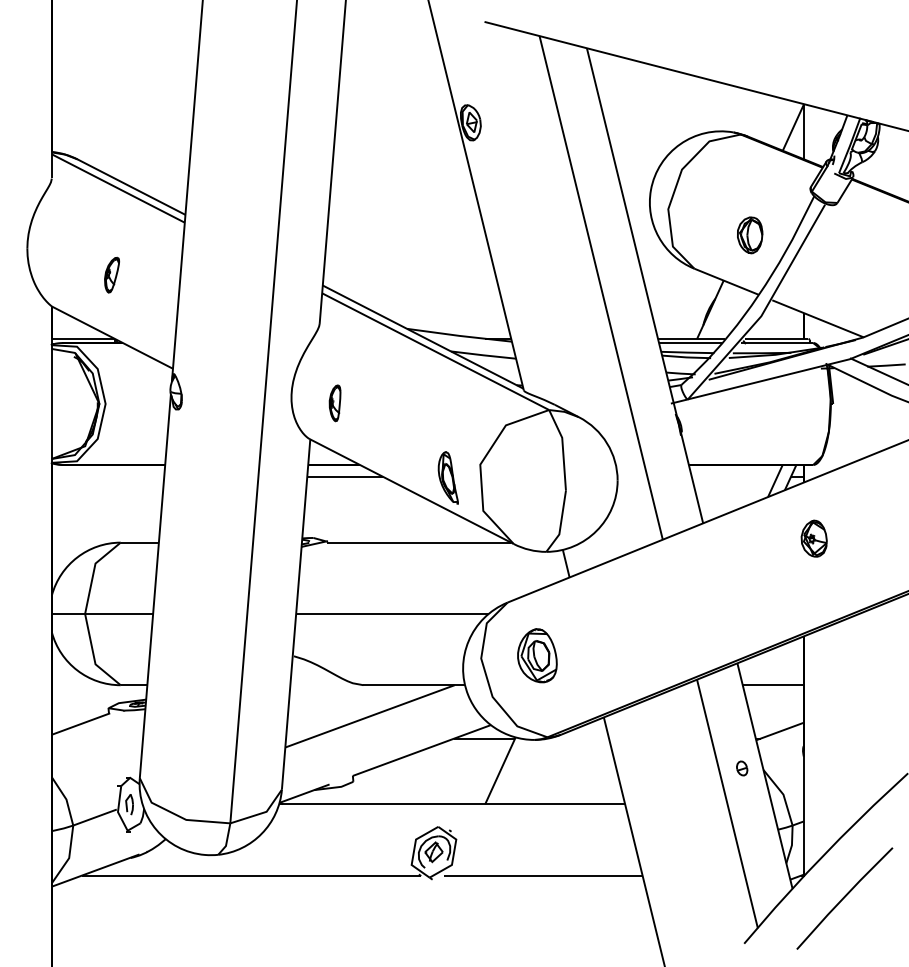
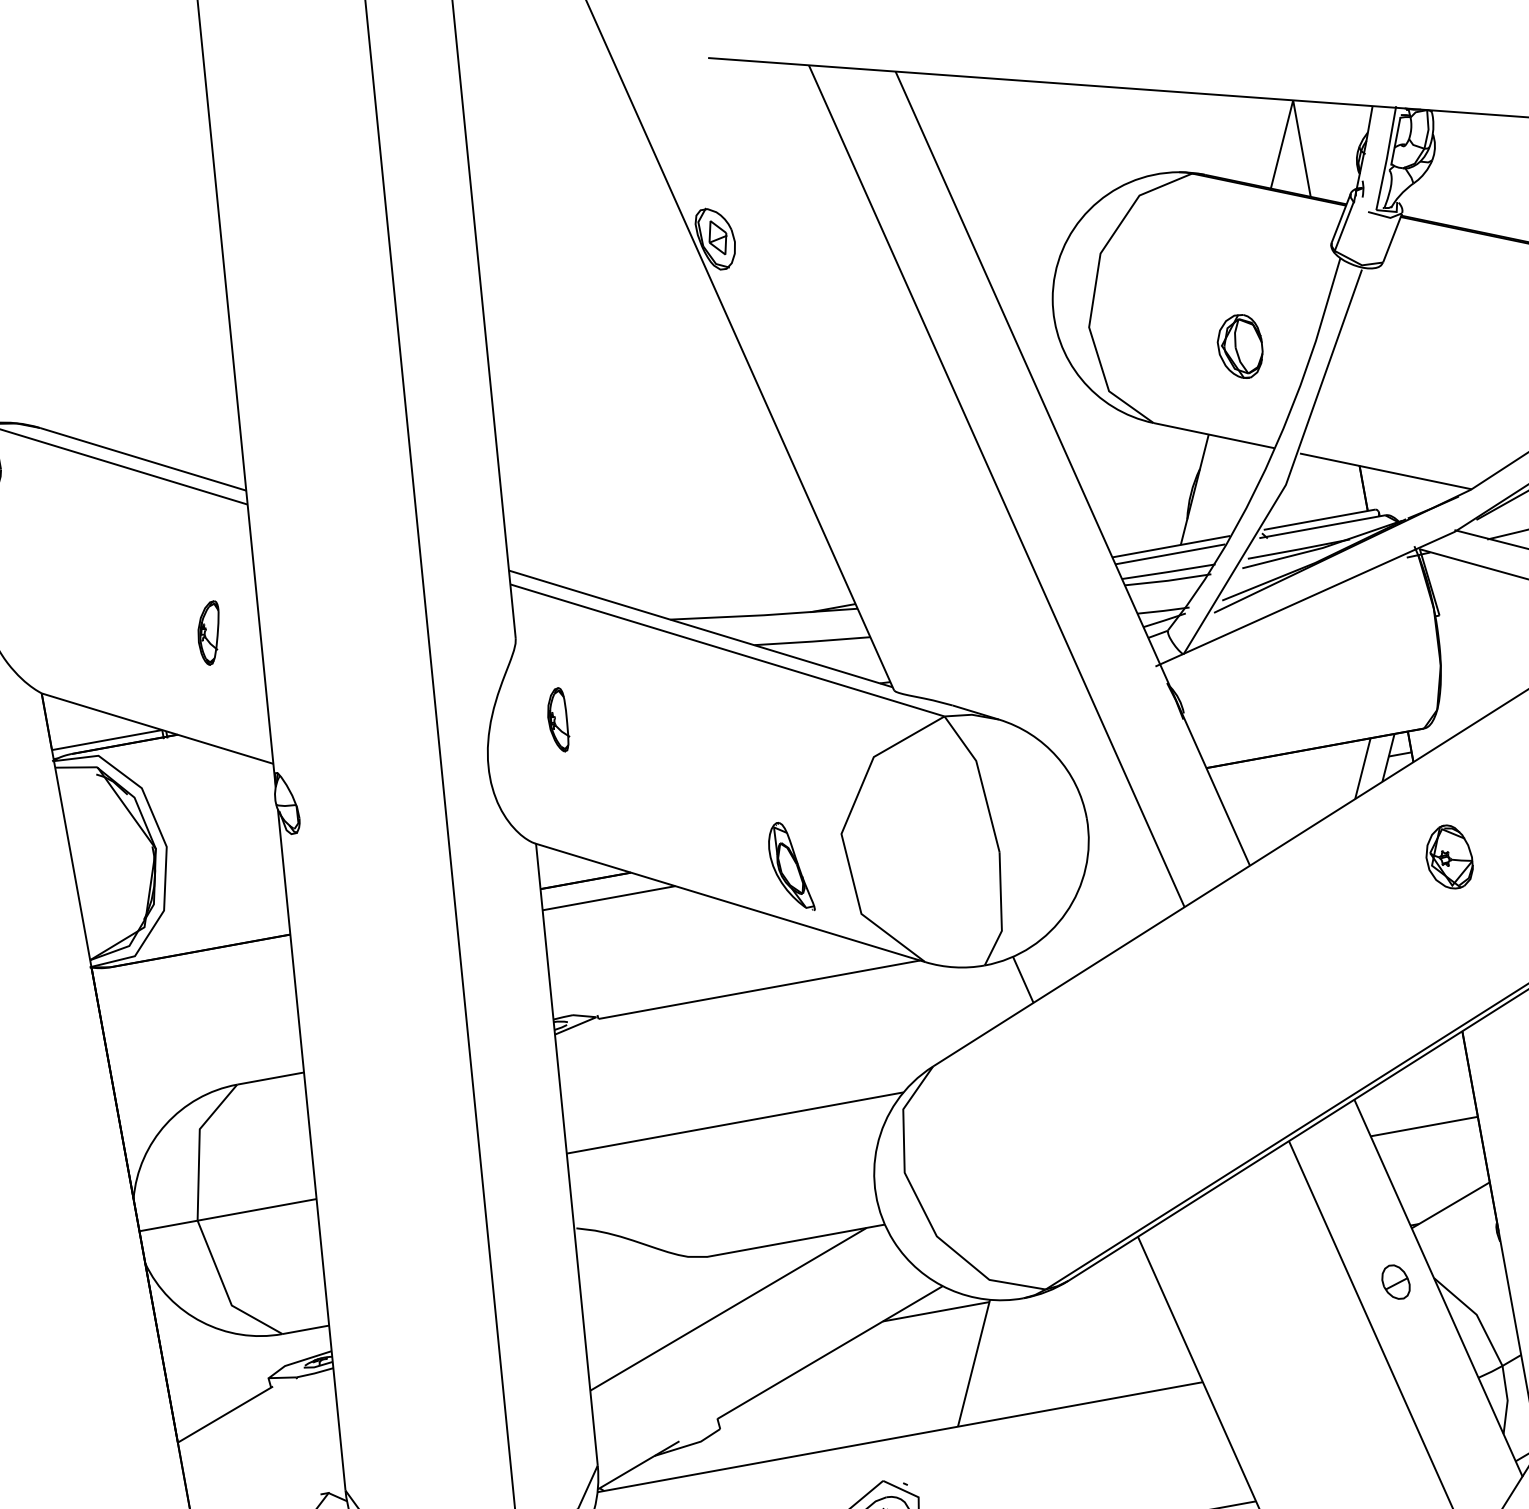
part: (111, 274) -> (208, 632), moved
part: (334, 403) -> (557, 720), moved
part: (537, 655) -> (1002, 1149), removed
part: (742, 768) -> (1396, 1282), size x1.4

